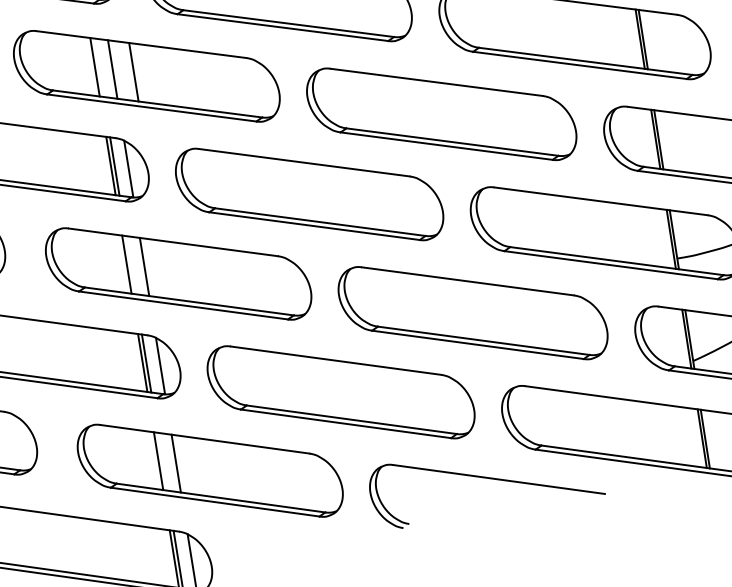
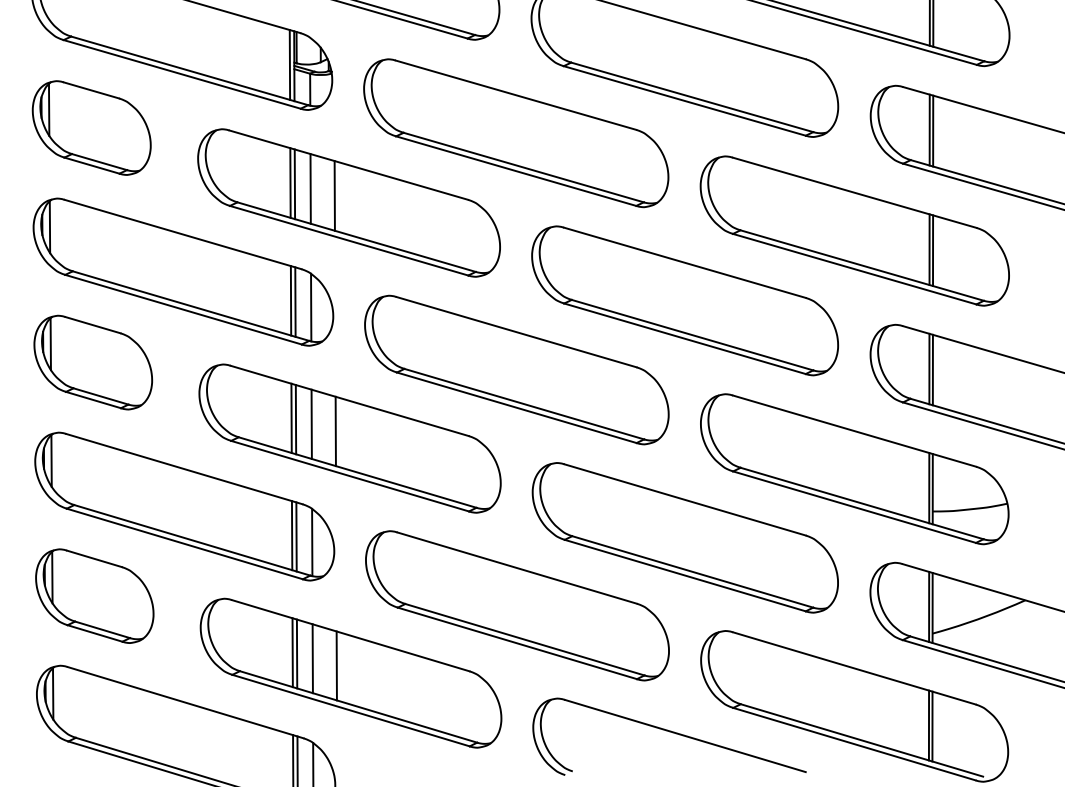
line: (98, 67) -> (294, 184), added
line: (130, 265) -> (295, 419), added
line: (165, 269) -> (335, 431), added
line: (161, 461) -> (296, 653), added
line: (197, 466) -> (336, 665), added

